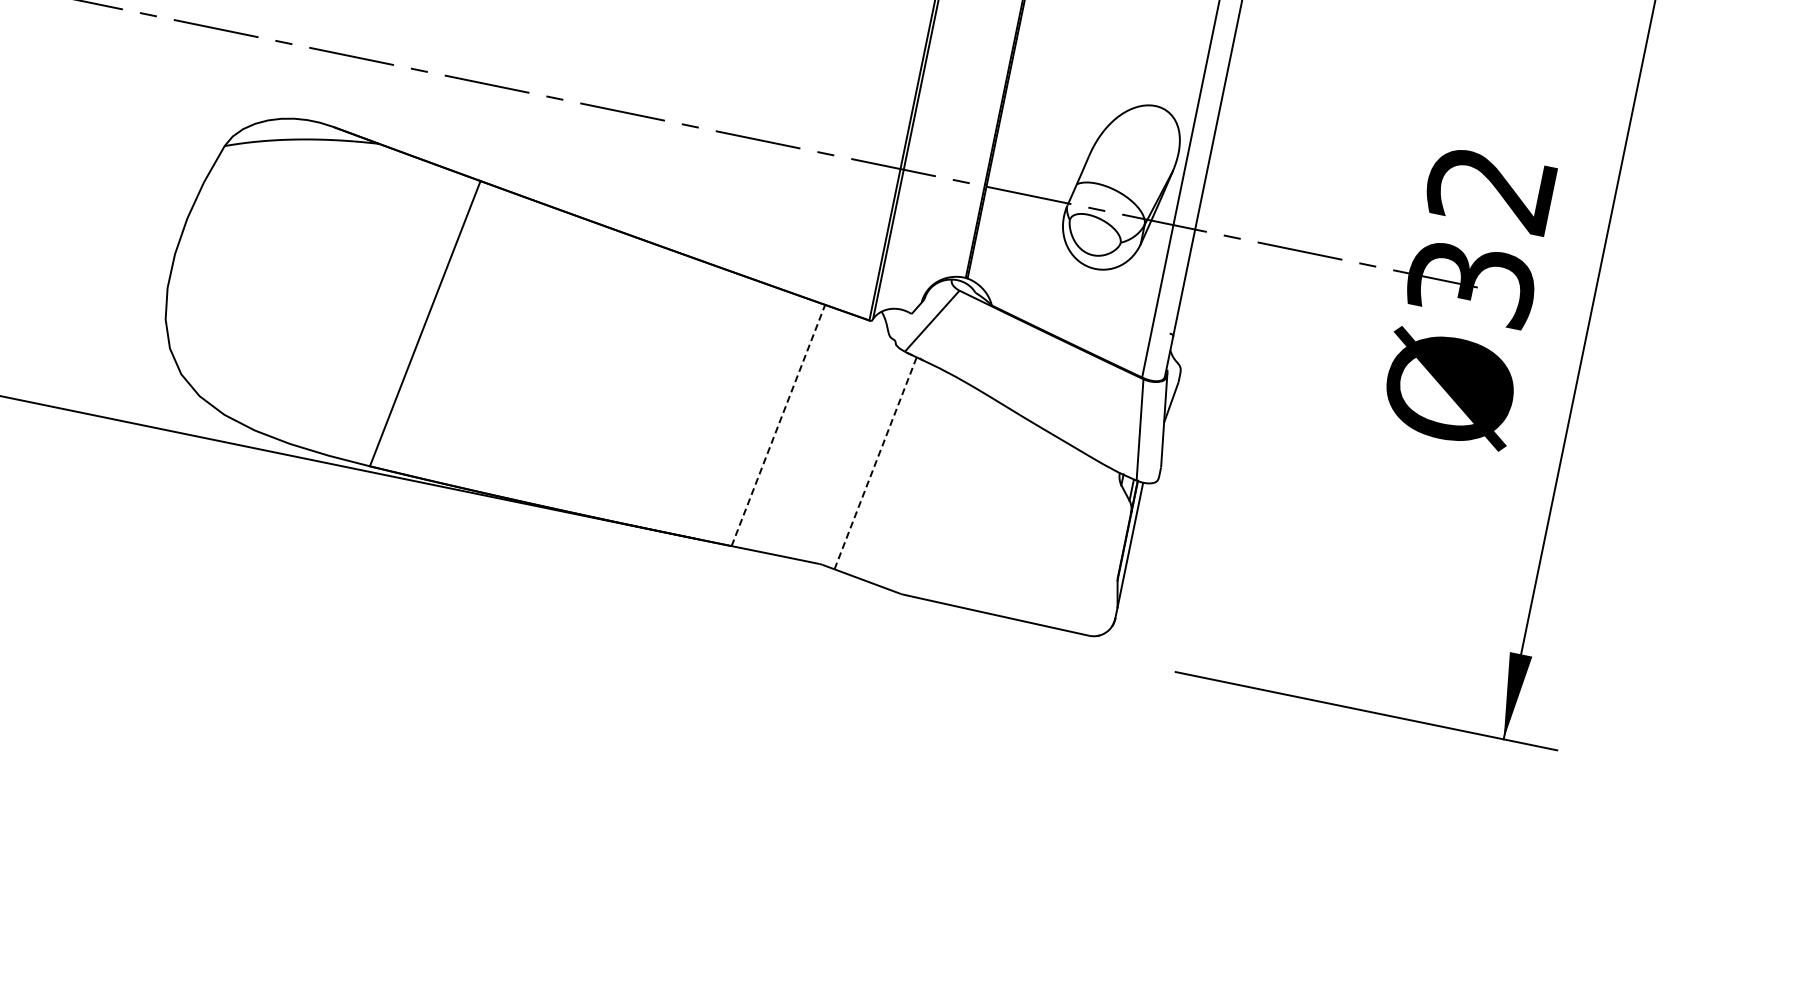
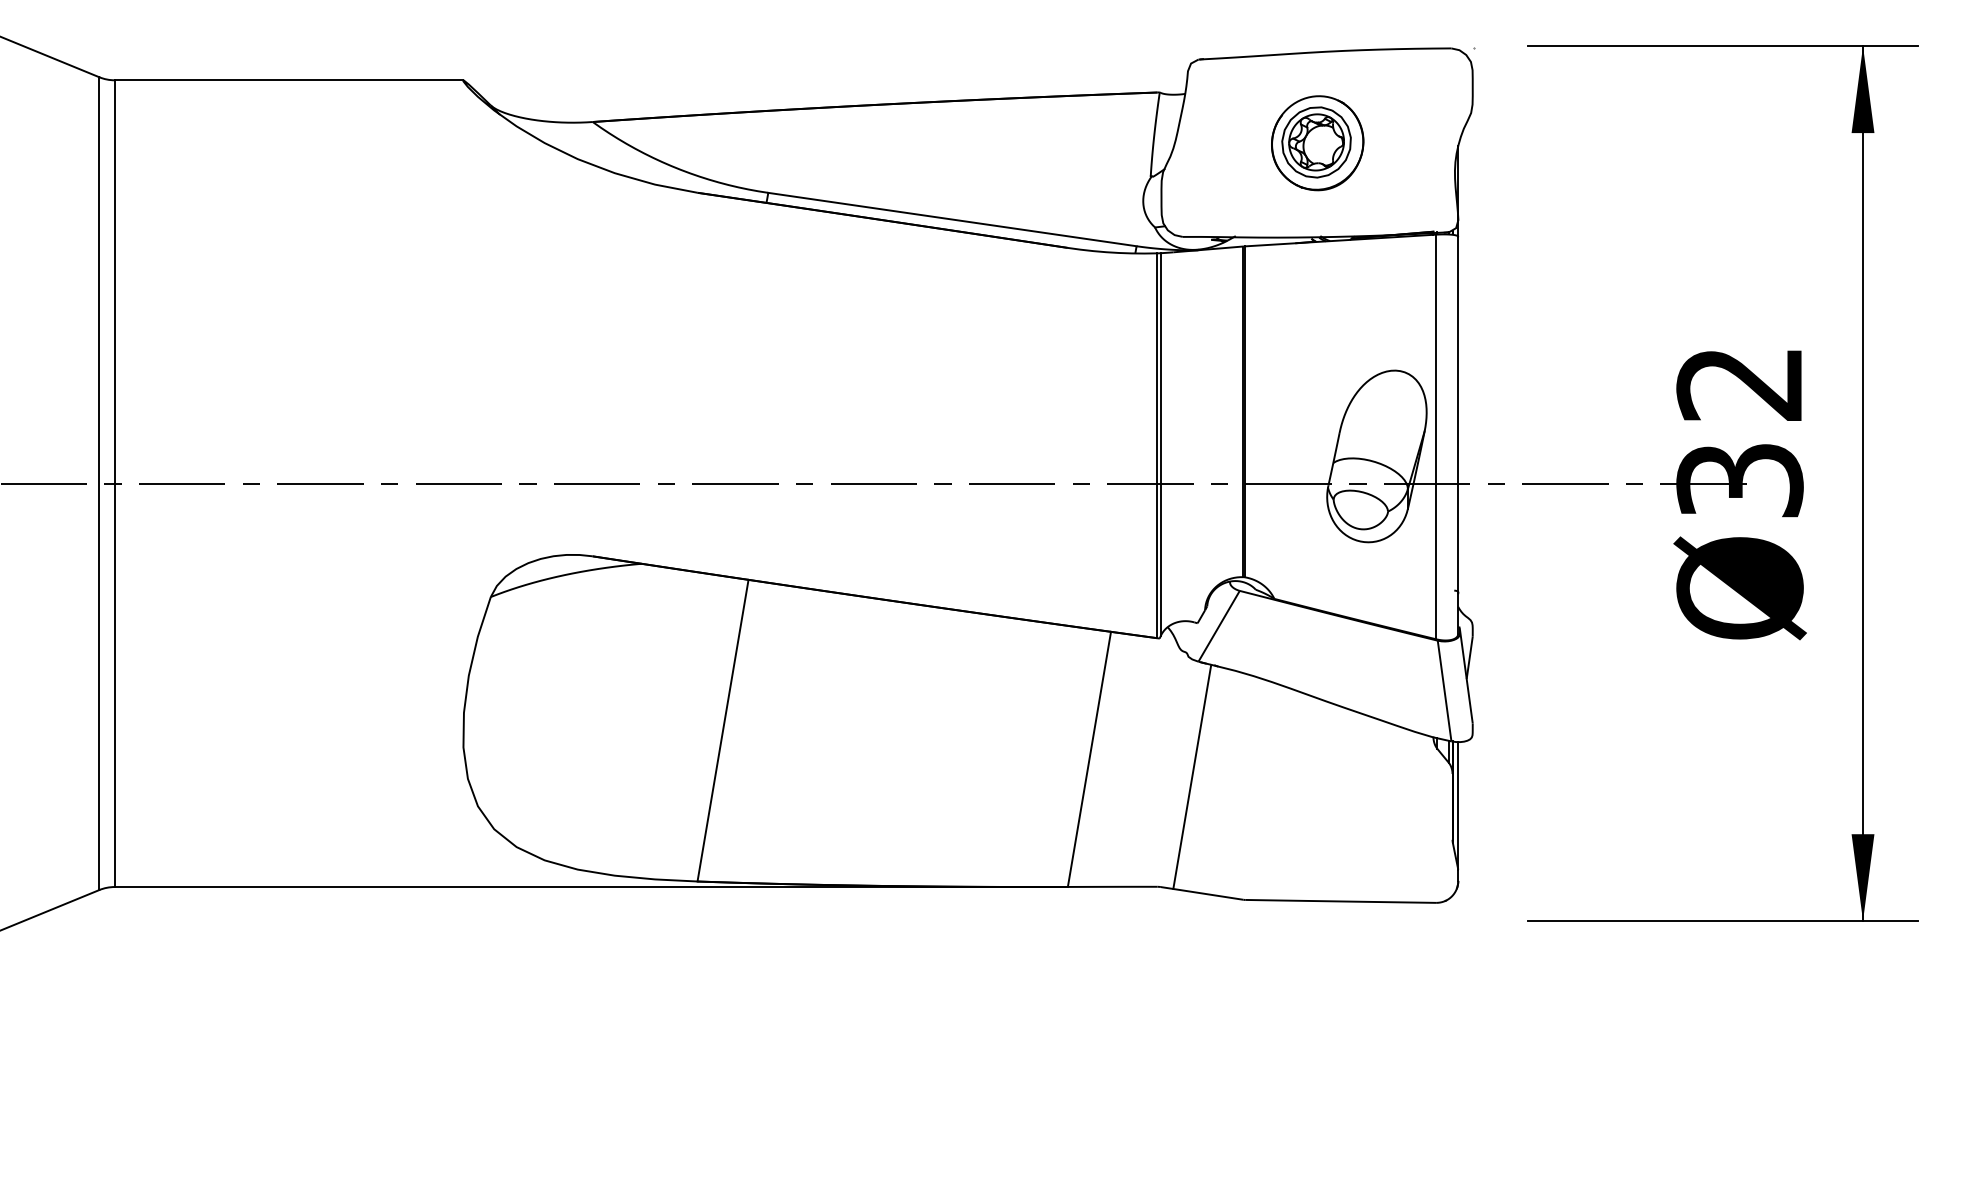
line: (778, 424) -> (1089, 758), dashed -> solid
line: (875, 462) -> (1192, 776), dashed -> solid

